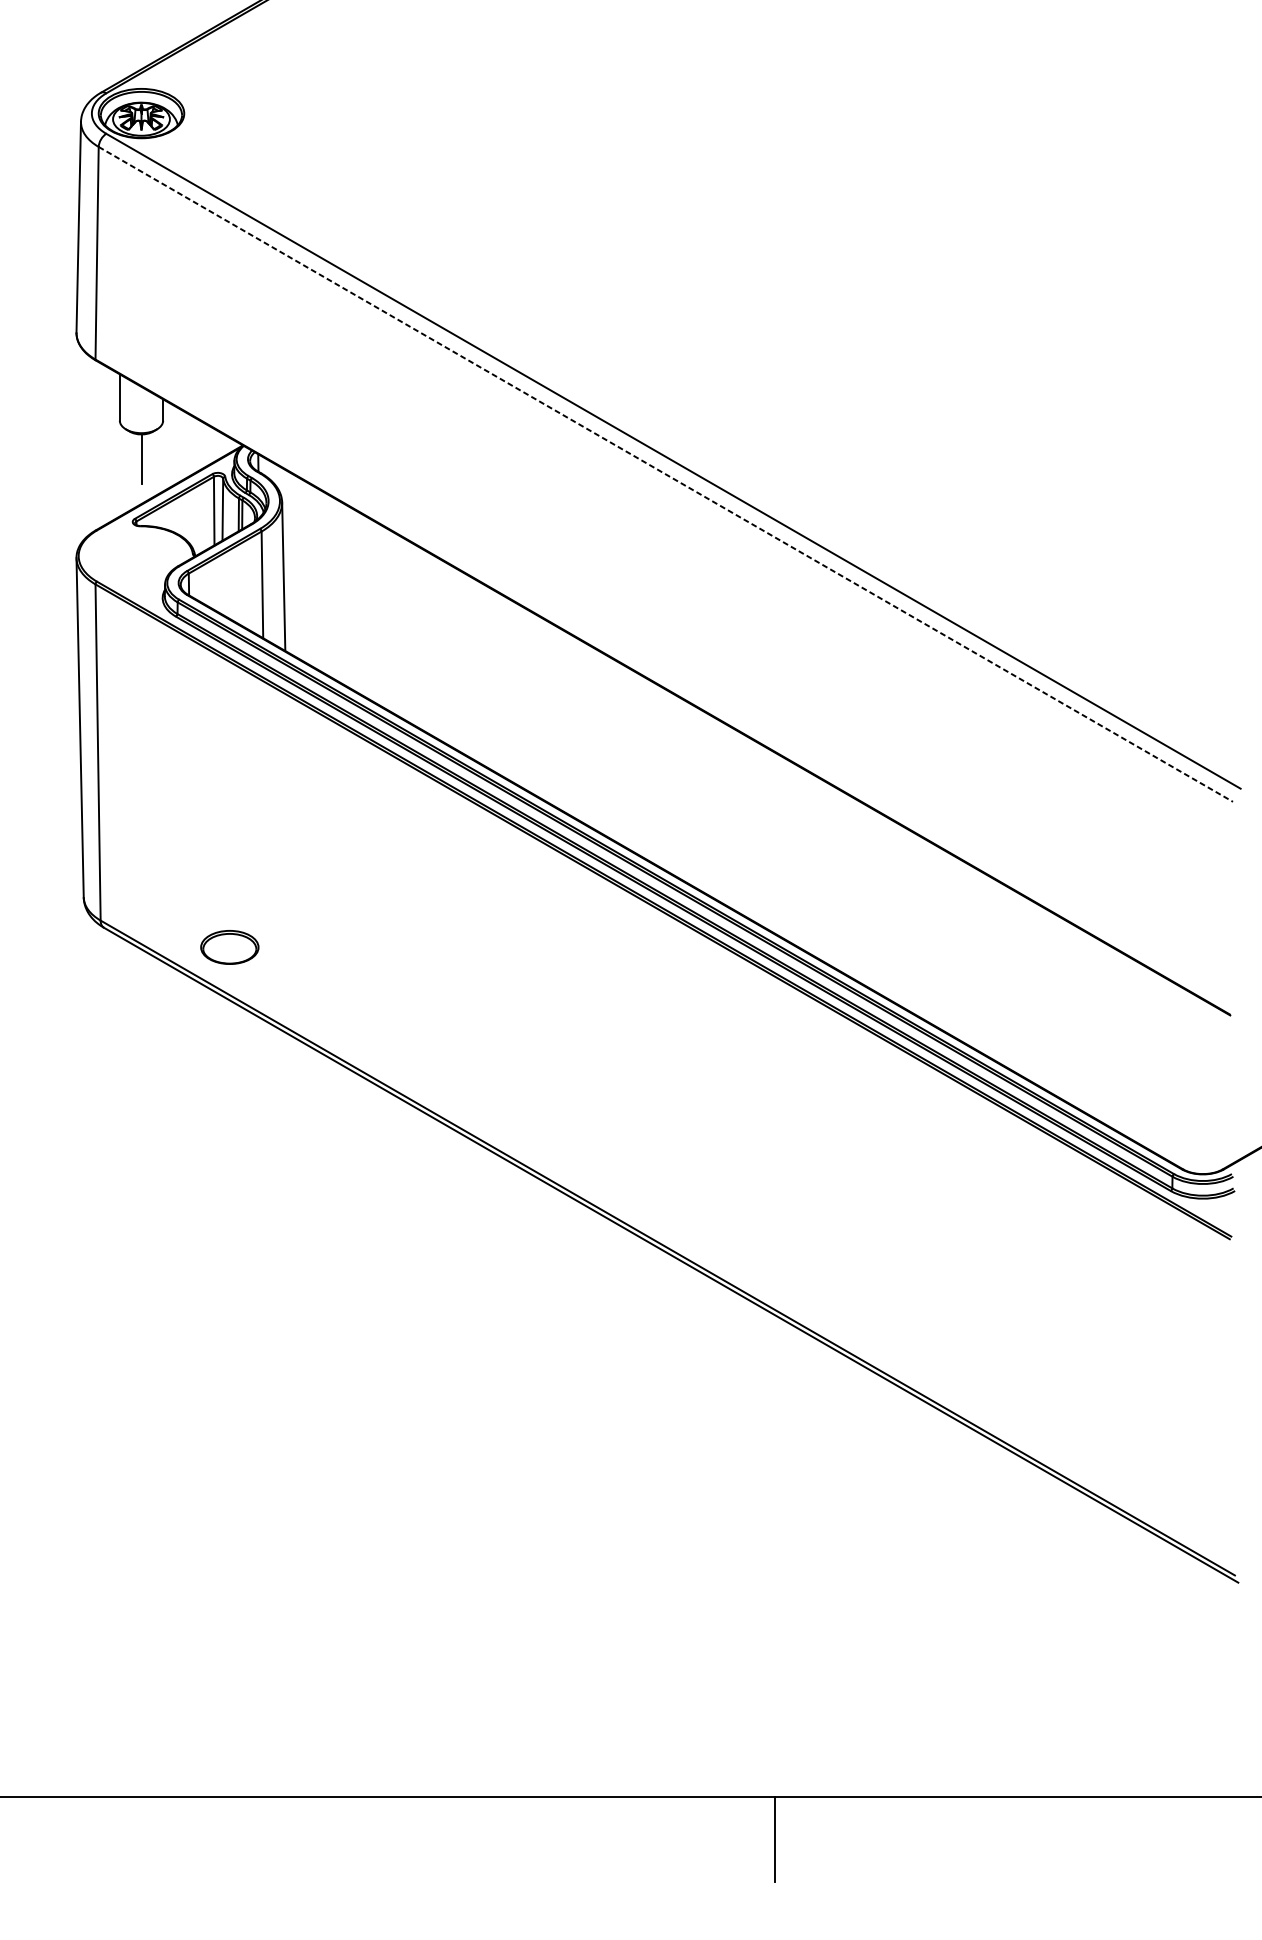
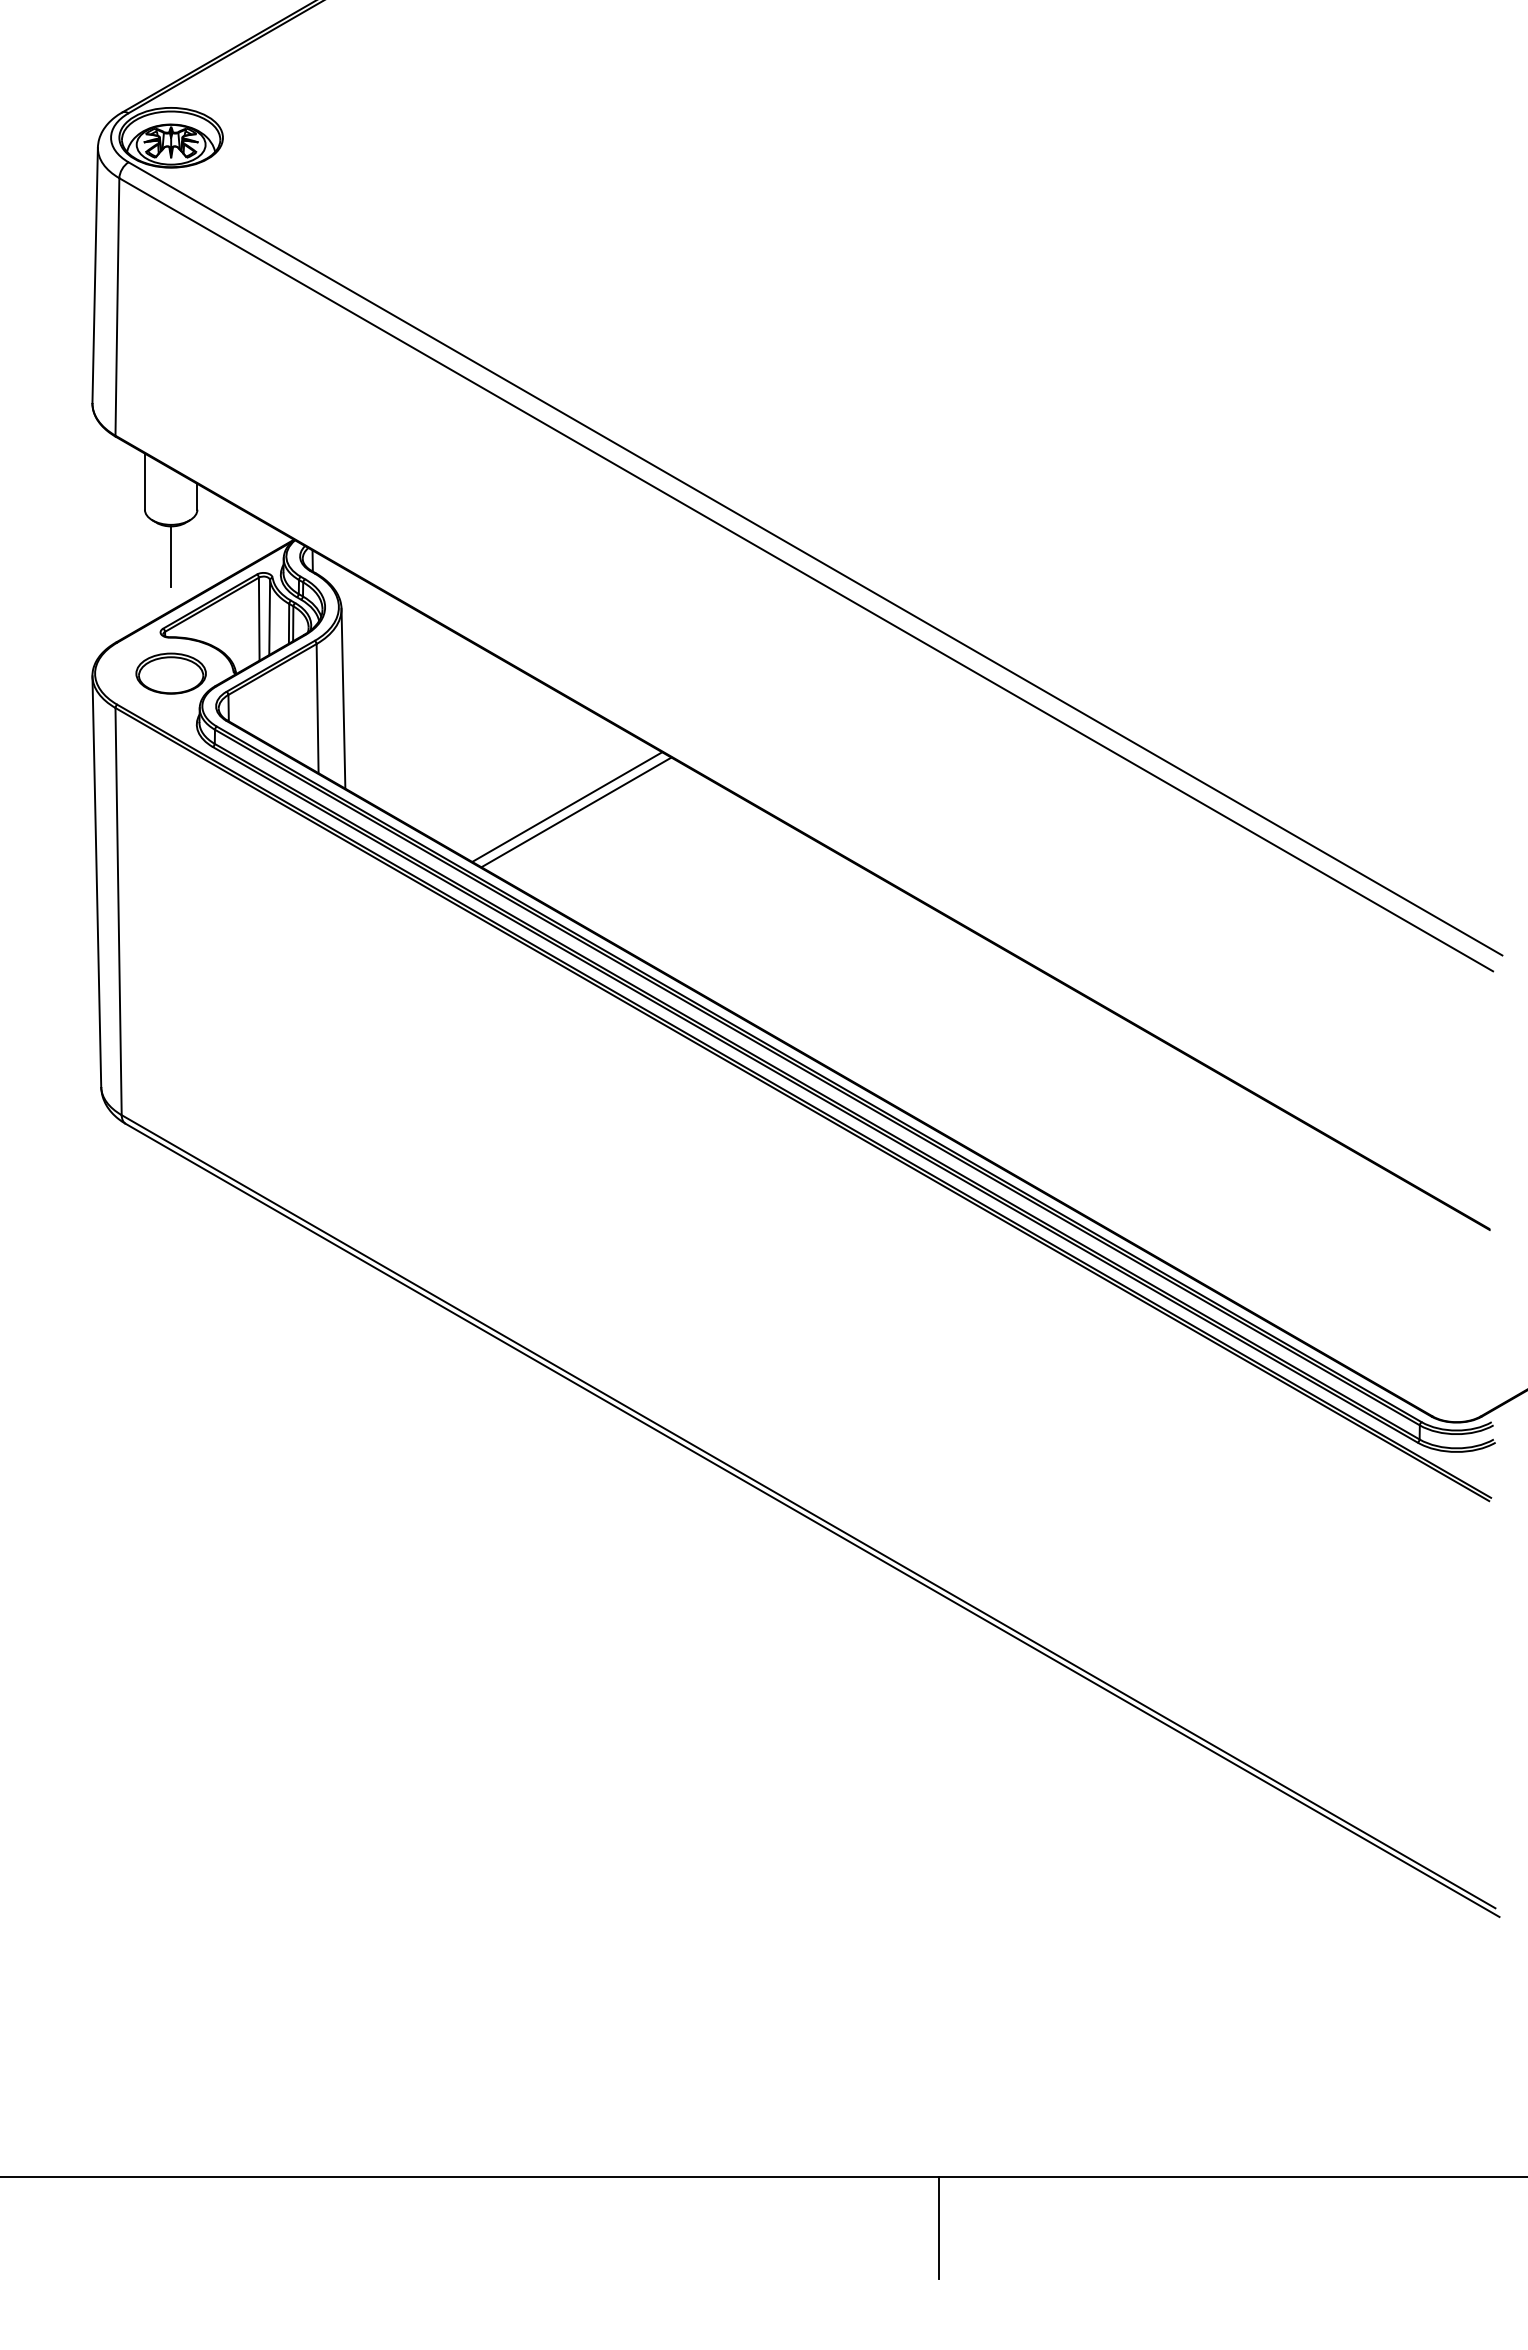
line: (666, 474) -> (806, 575), dashed -> solid
line: (468, 665) -> (567, 806), added
line: (476, 670) -> (576, 812), added
part: (229, 947) -> (170, 673), moved

